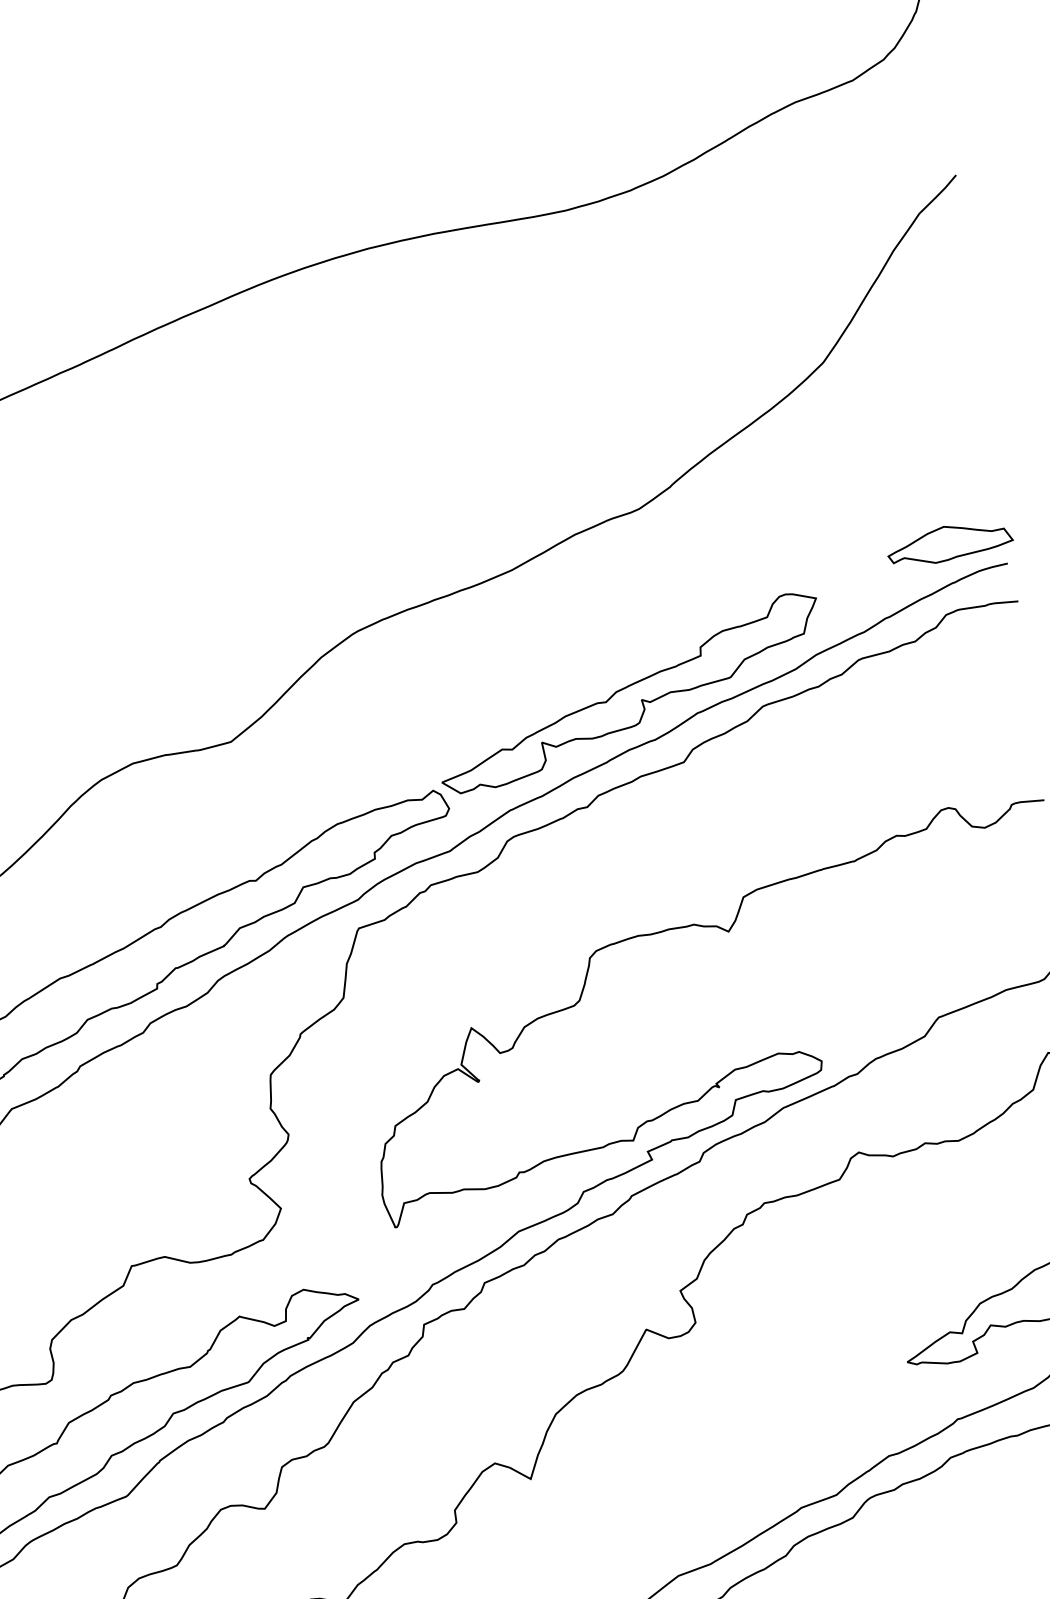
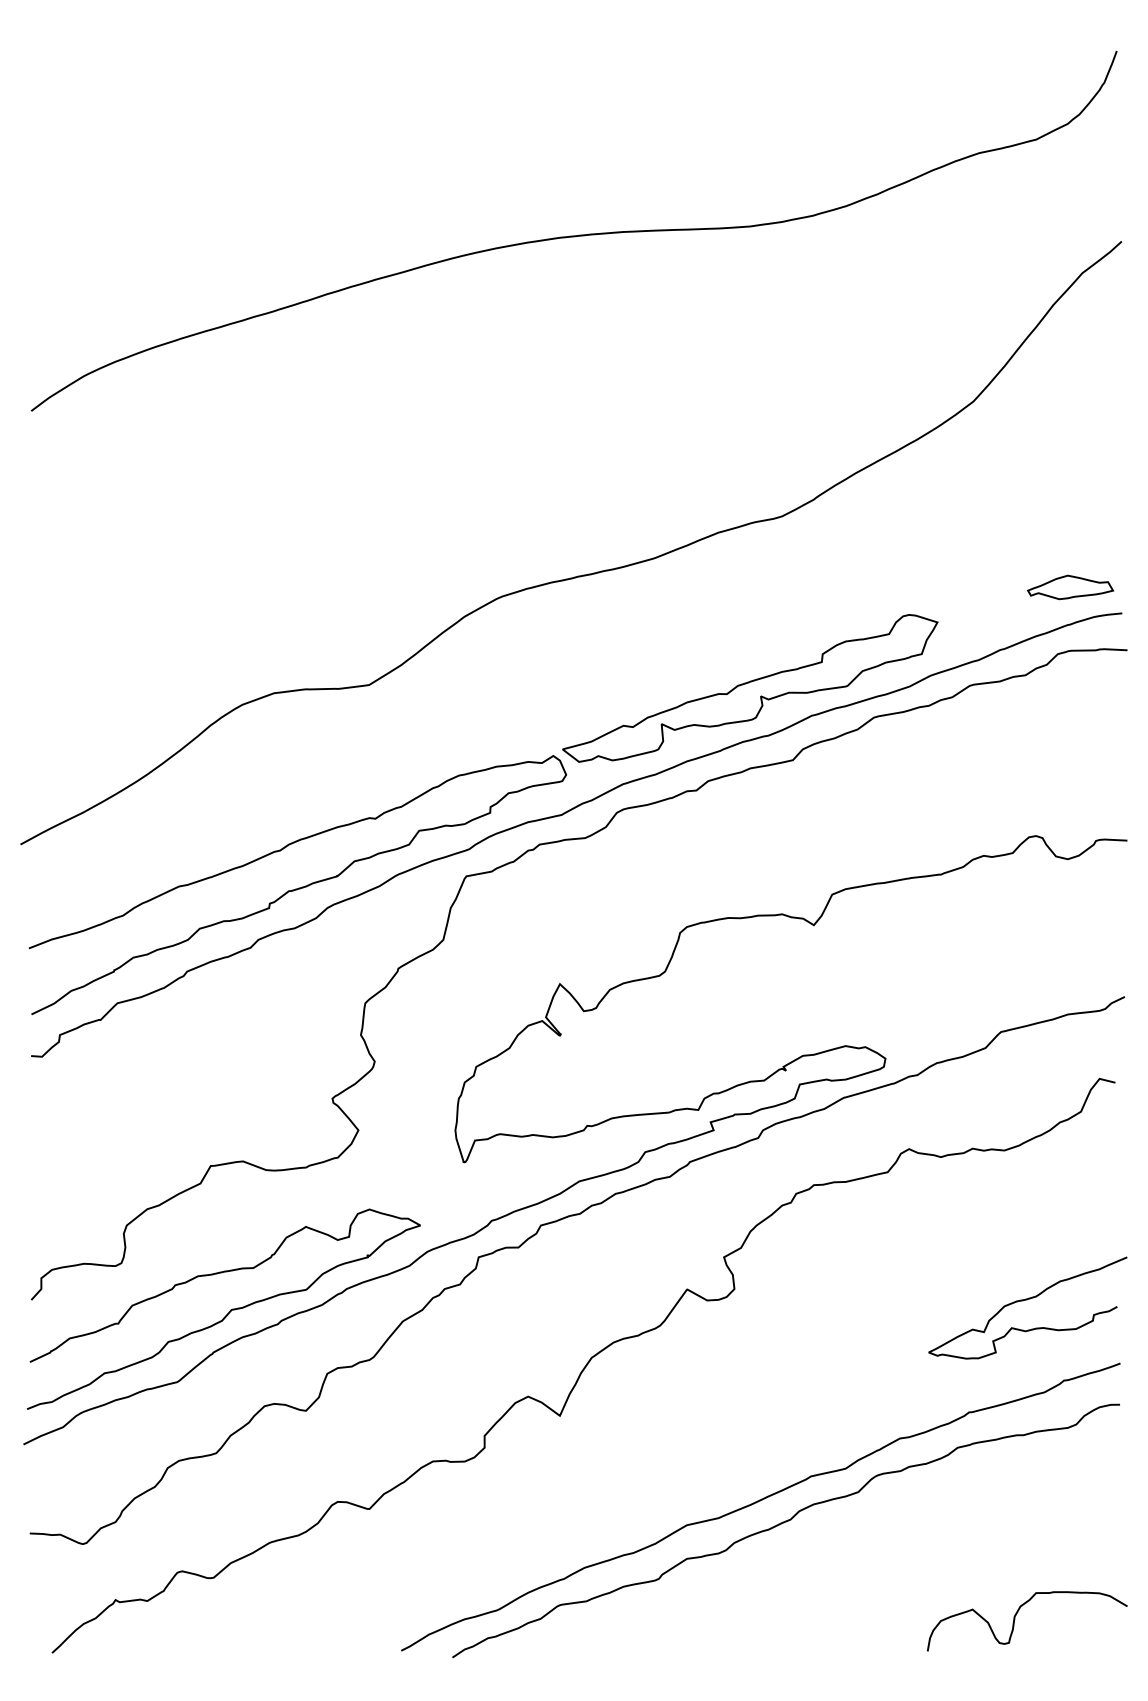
part: (950, 543) -> (1070, 587), size x0.71

